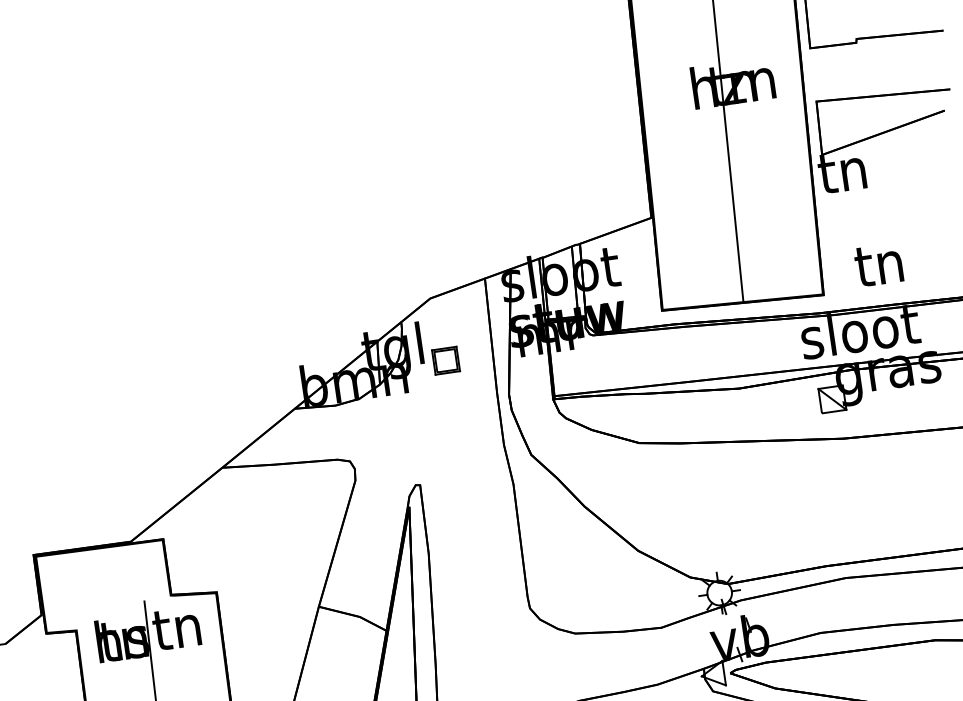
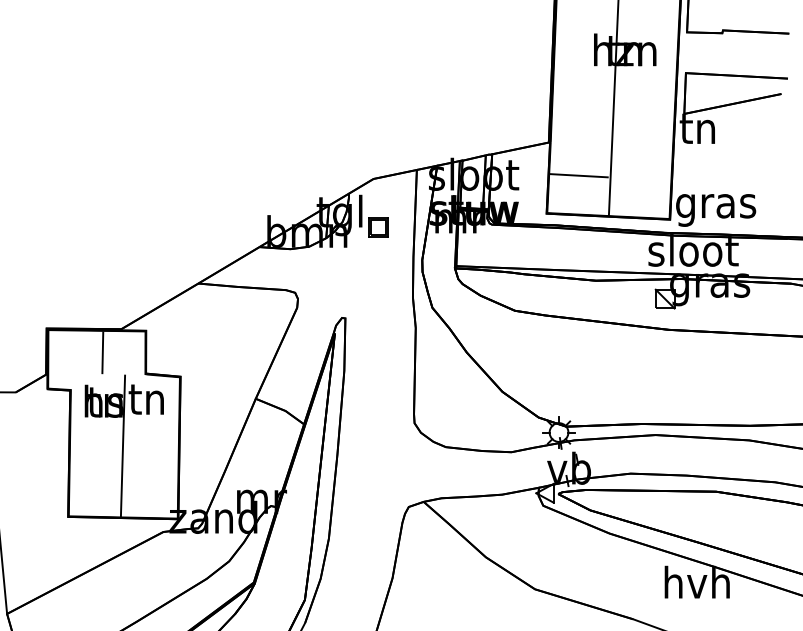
line: (696, 255) -> (578, 175), added
text: (881, 270) -> (716, 207), tn -> gras
line: (110, 575) -> (102, 352), added

